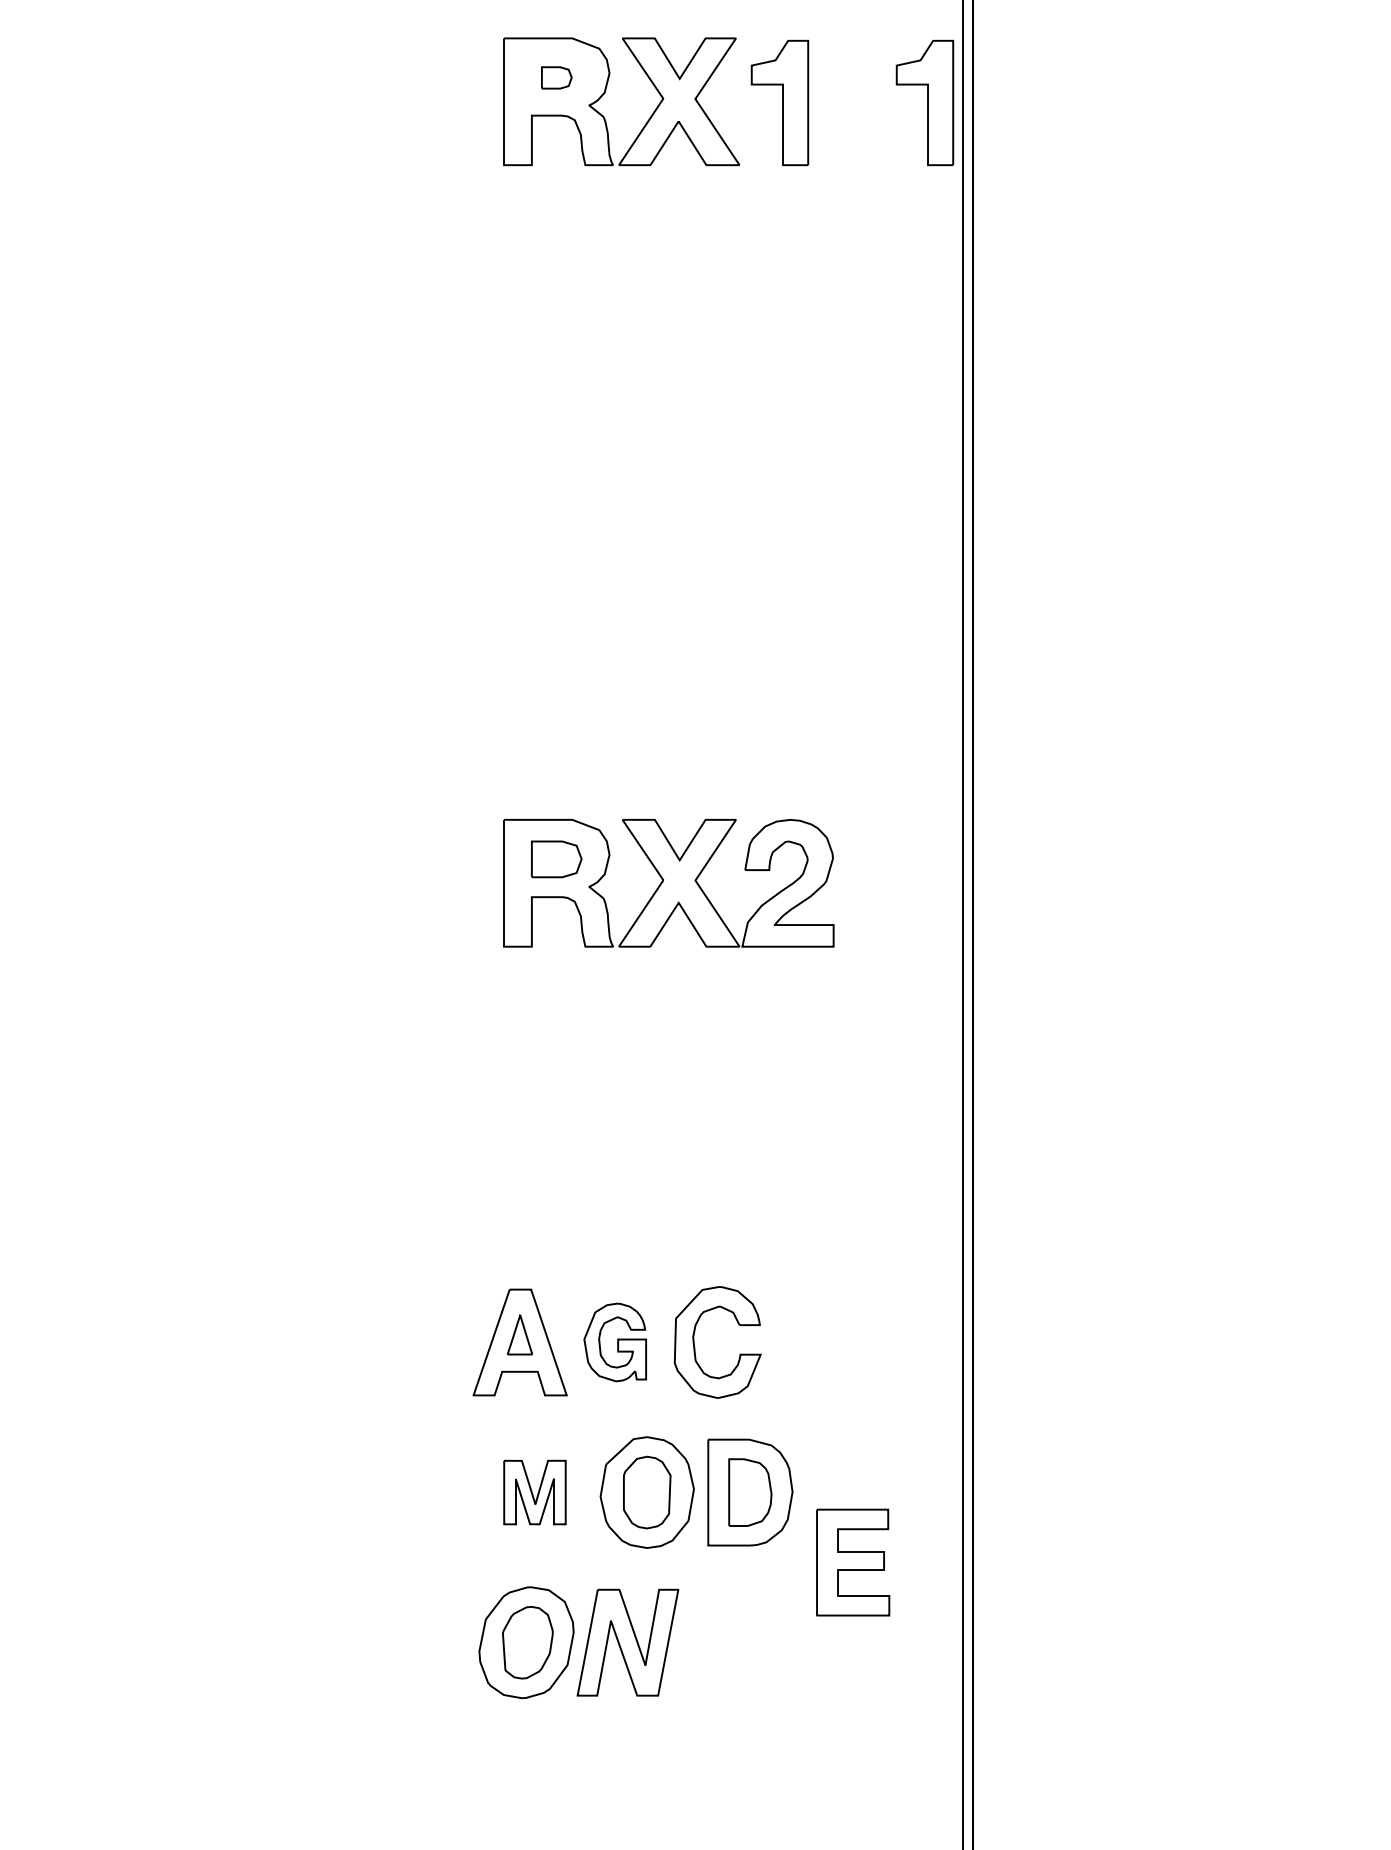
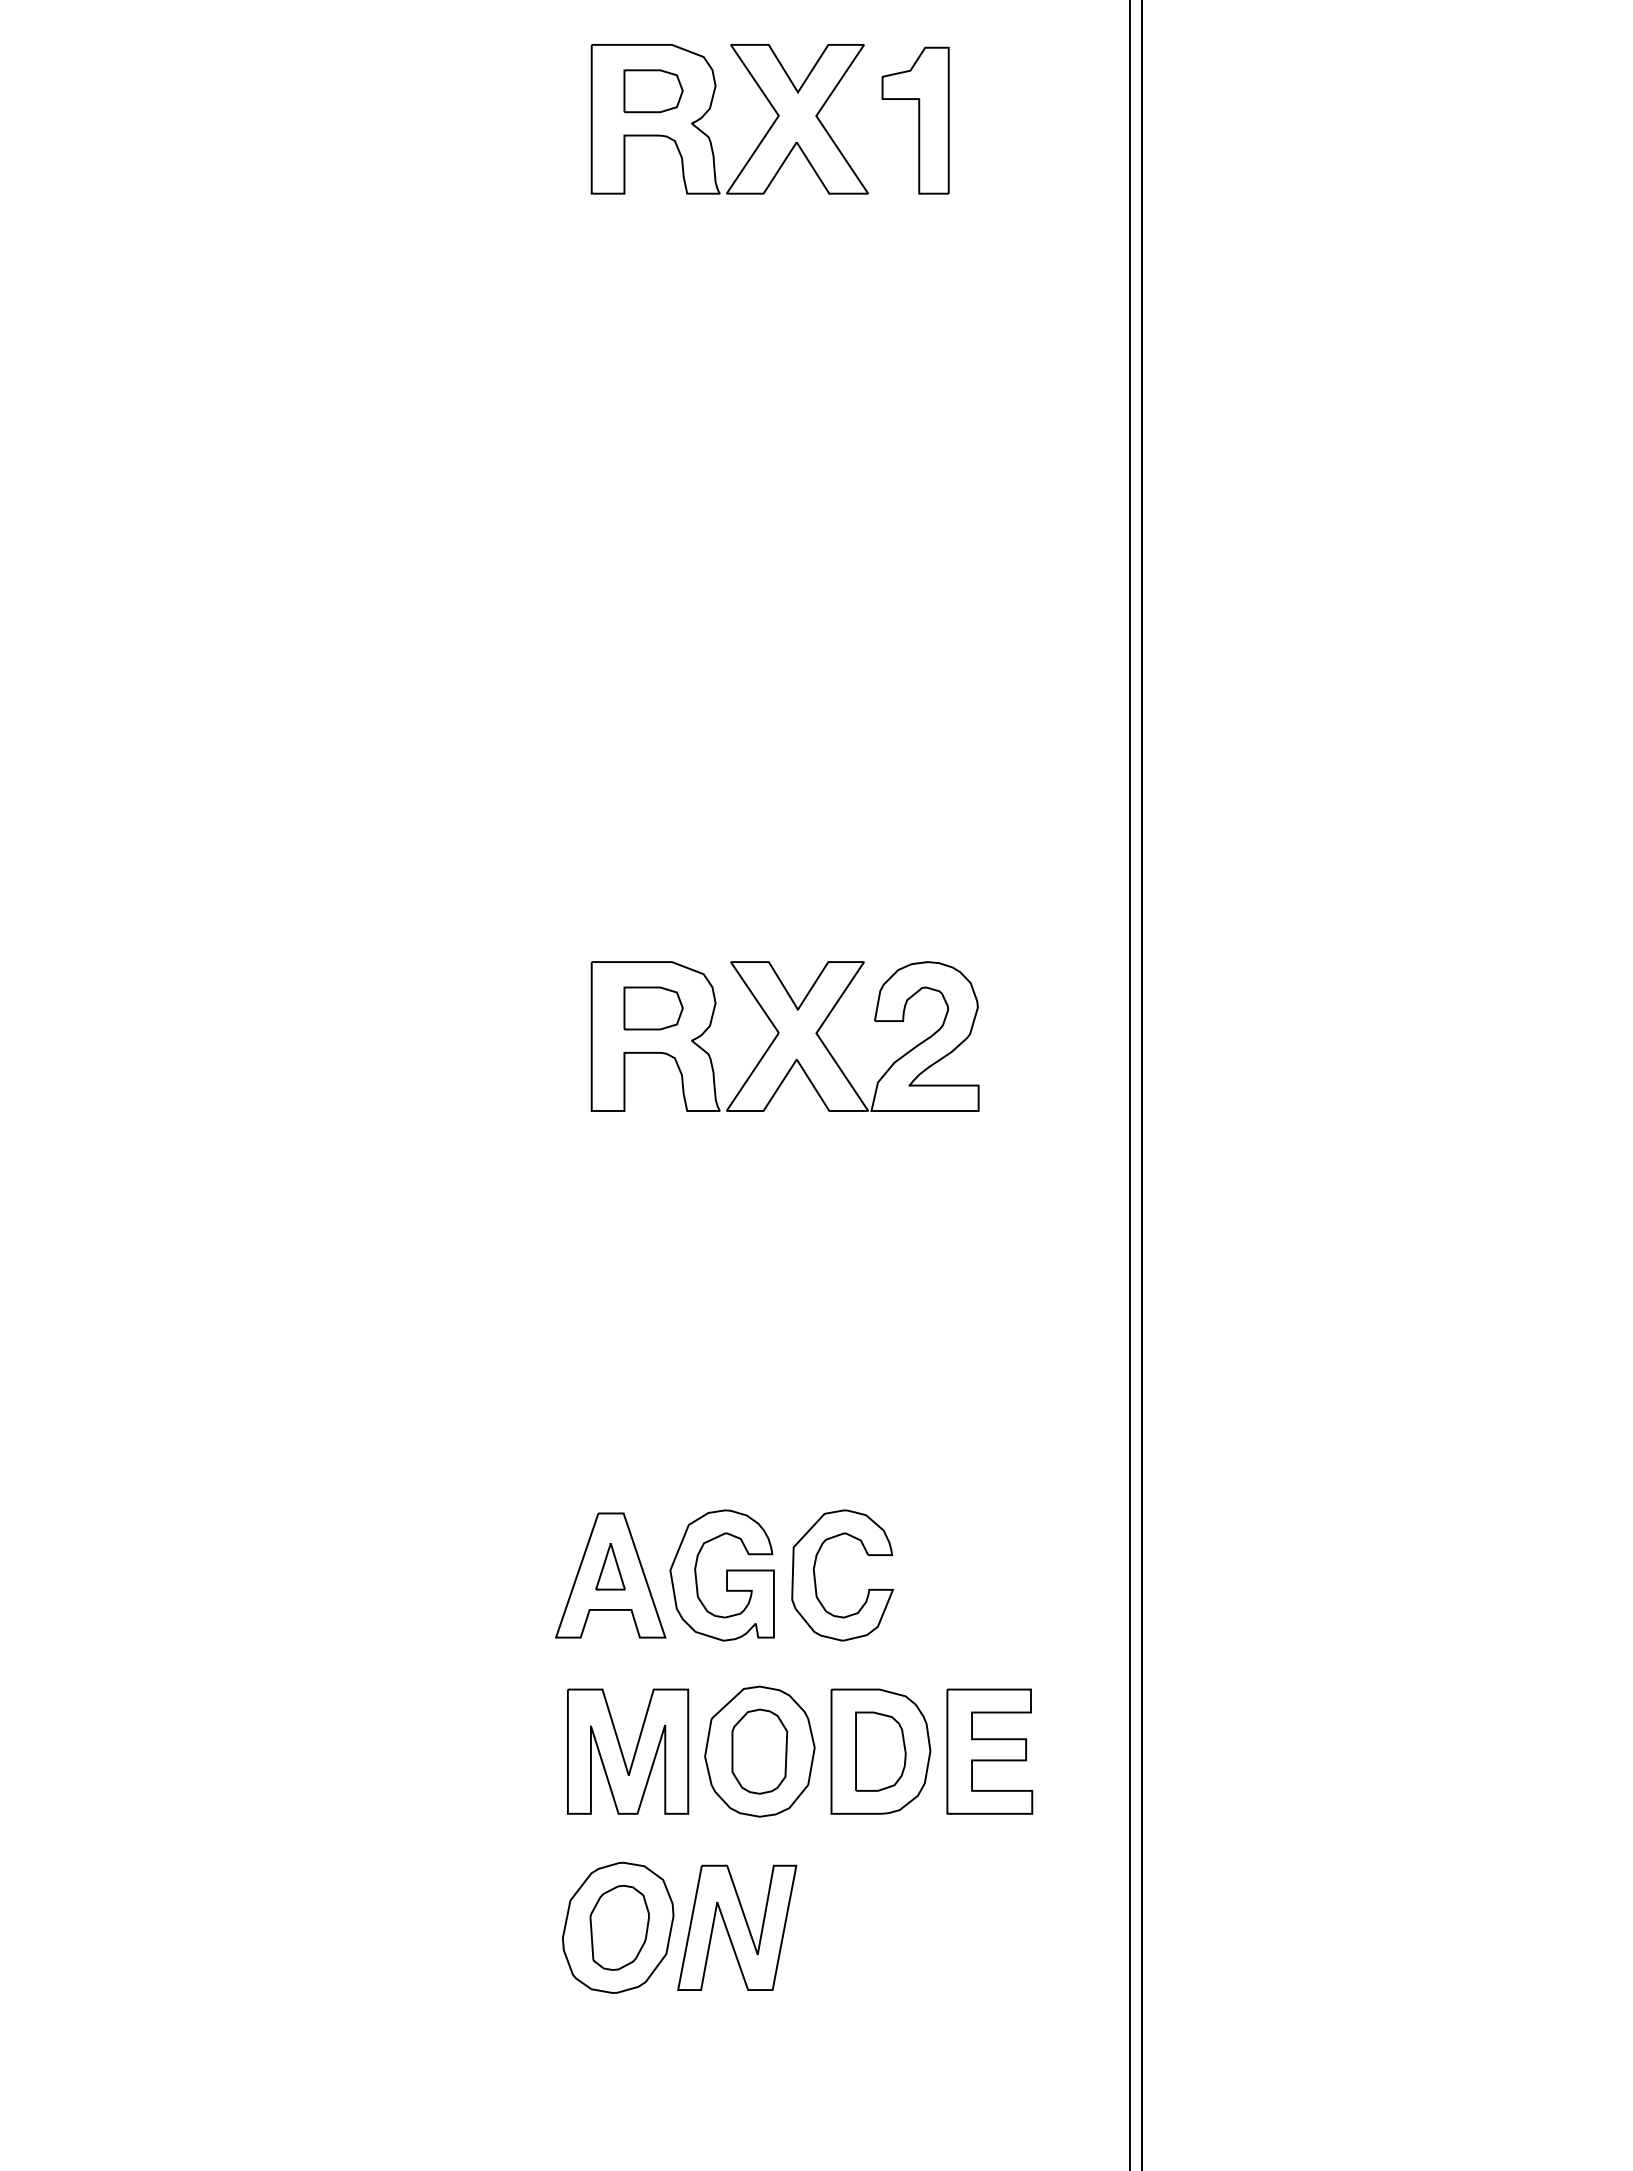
part: (556, 77) -> (653, 90), size x1.67
part: (924, 102) -> (1085, 120), removed
part: (615, 1342) -> (722, 1575), size x1.43
part: (534, 1492) -> (627, 1751), size x1.67
part: (853, 1562) -> (990, 1751), moved

